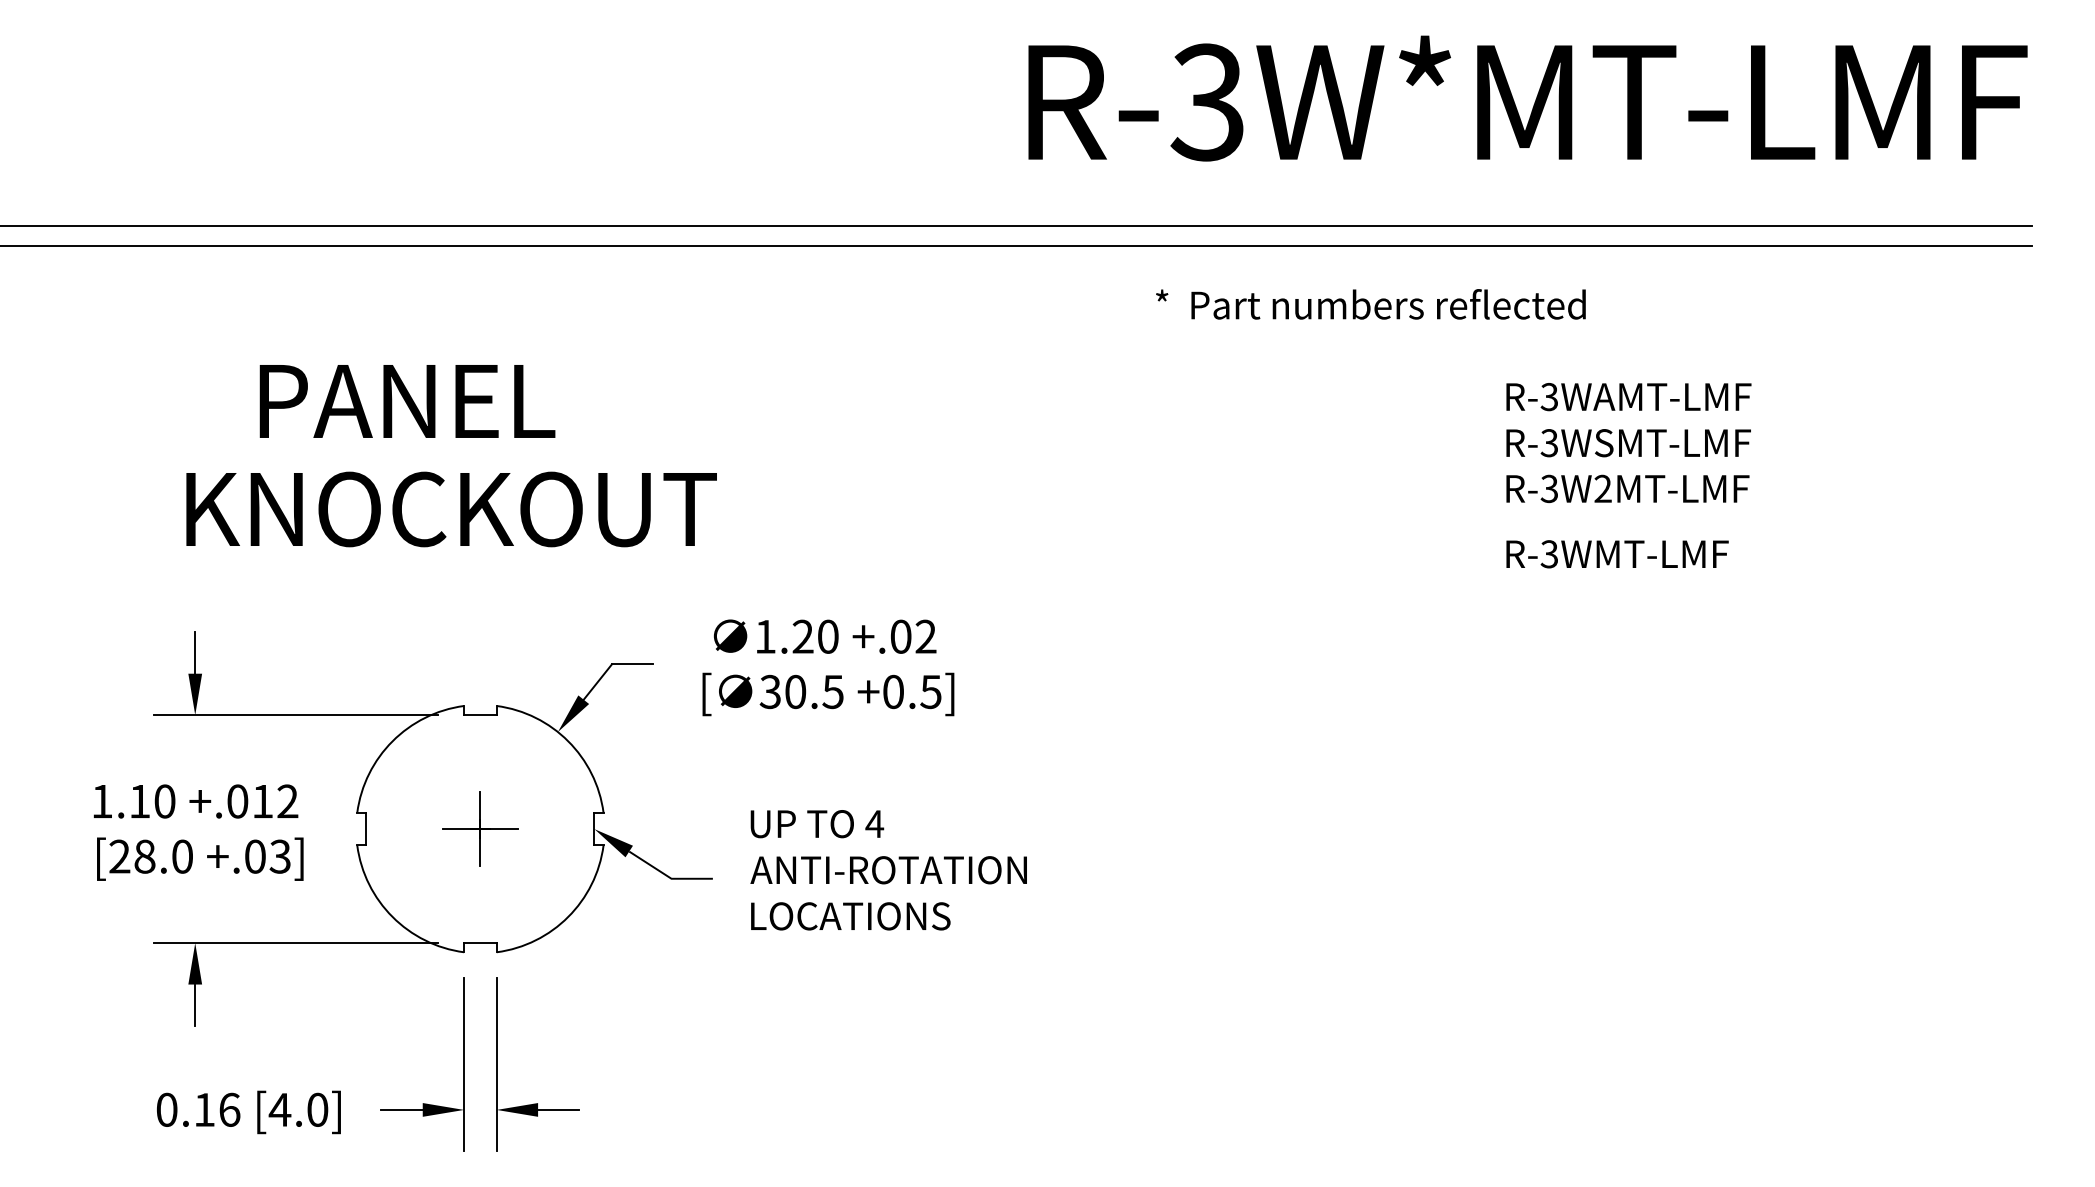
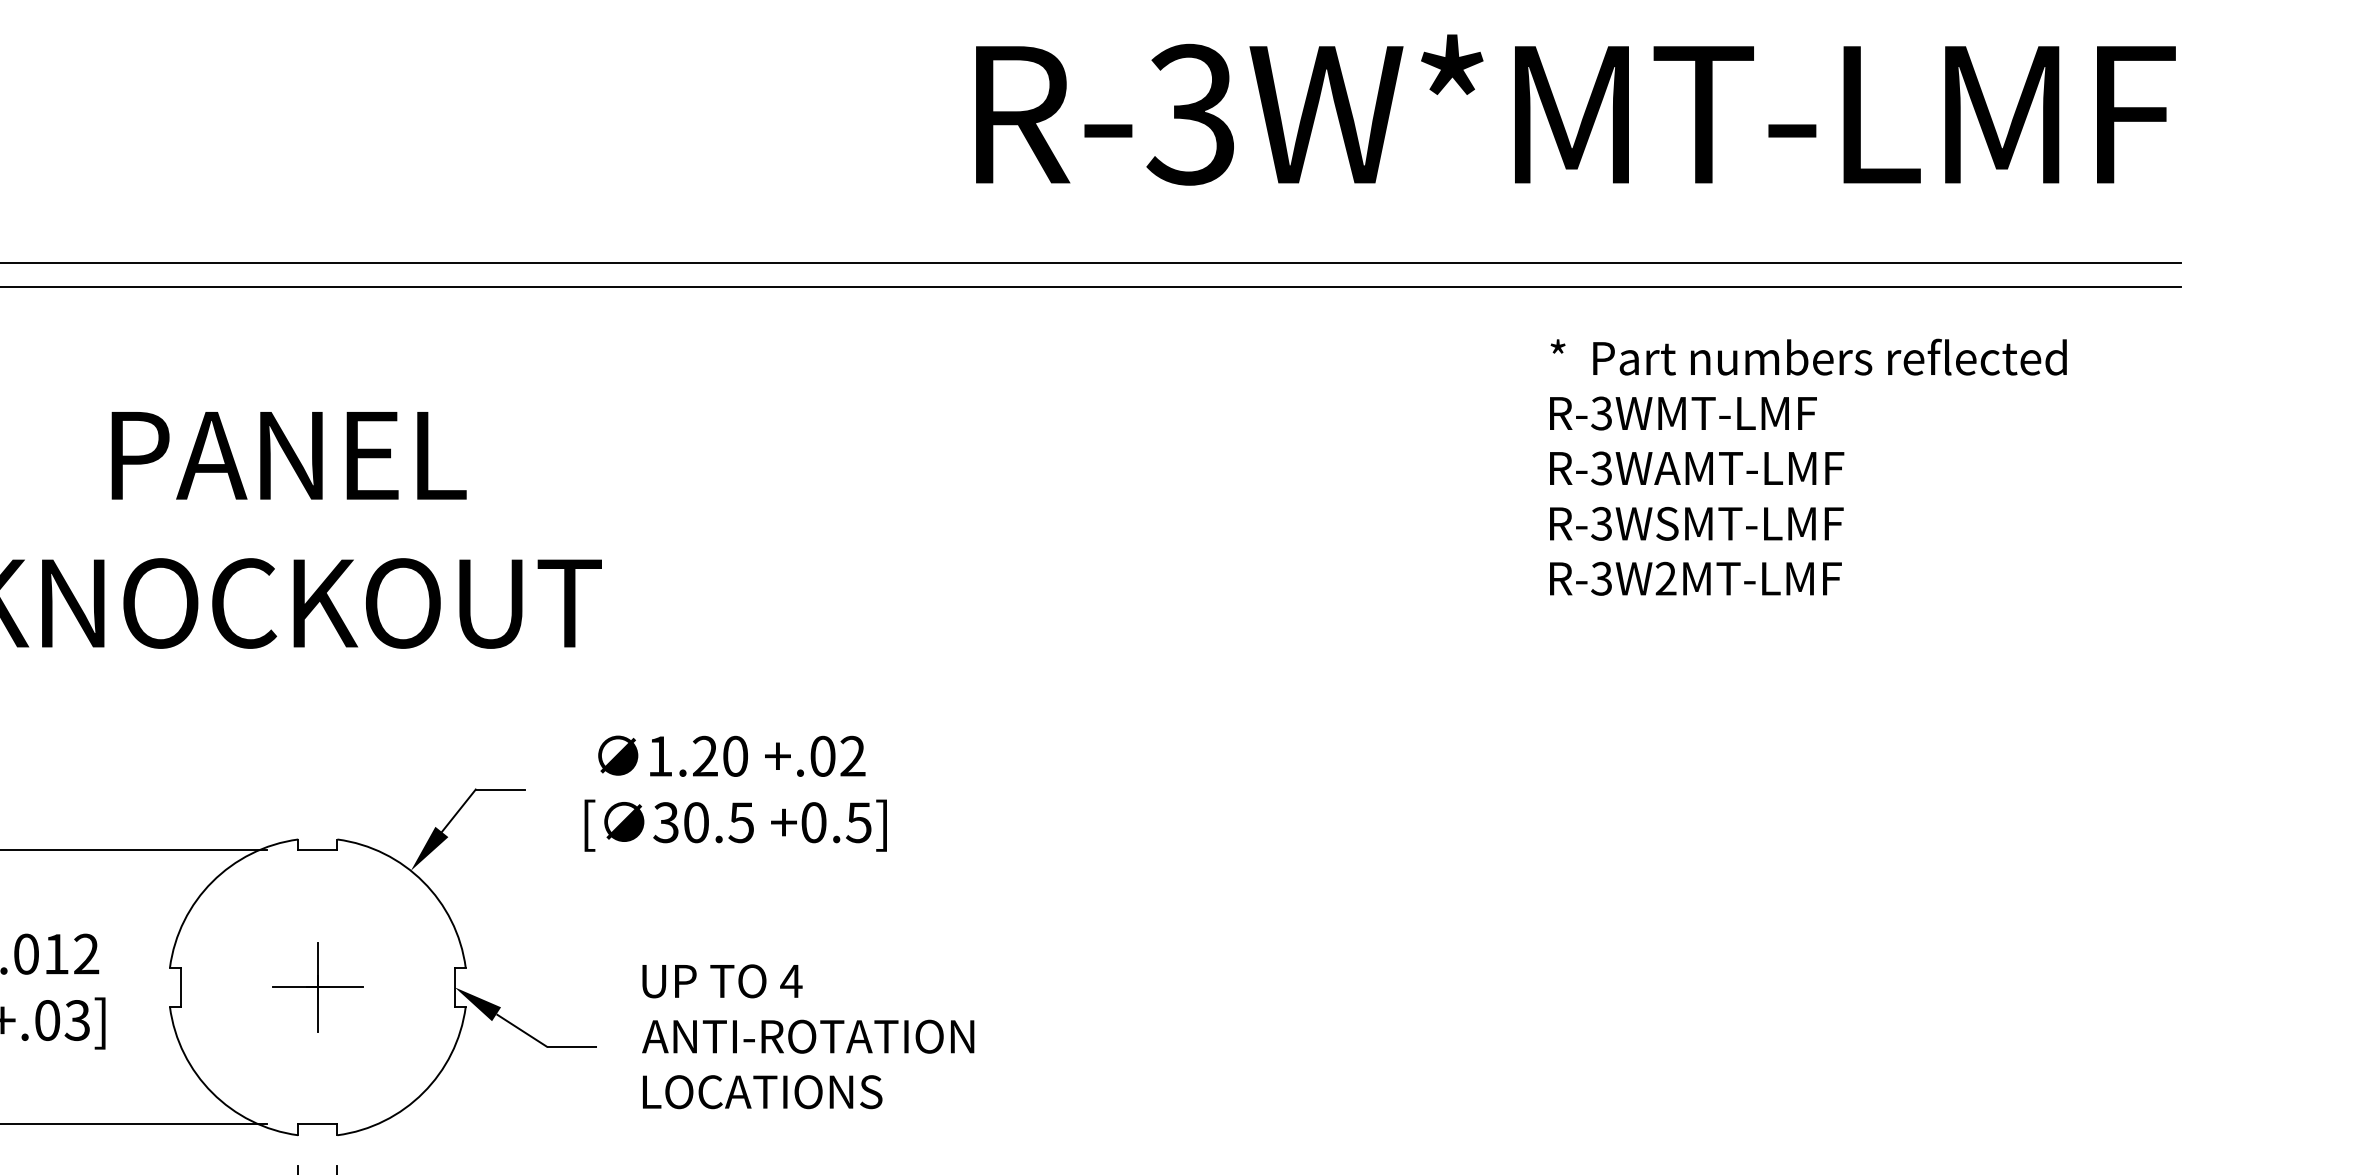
text: (1370, 304) -> (1808, 357), moved
text: (407, 401) -> (289, 455), moved
text: (1617, 554) -> (1683, 413), moved

